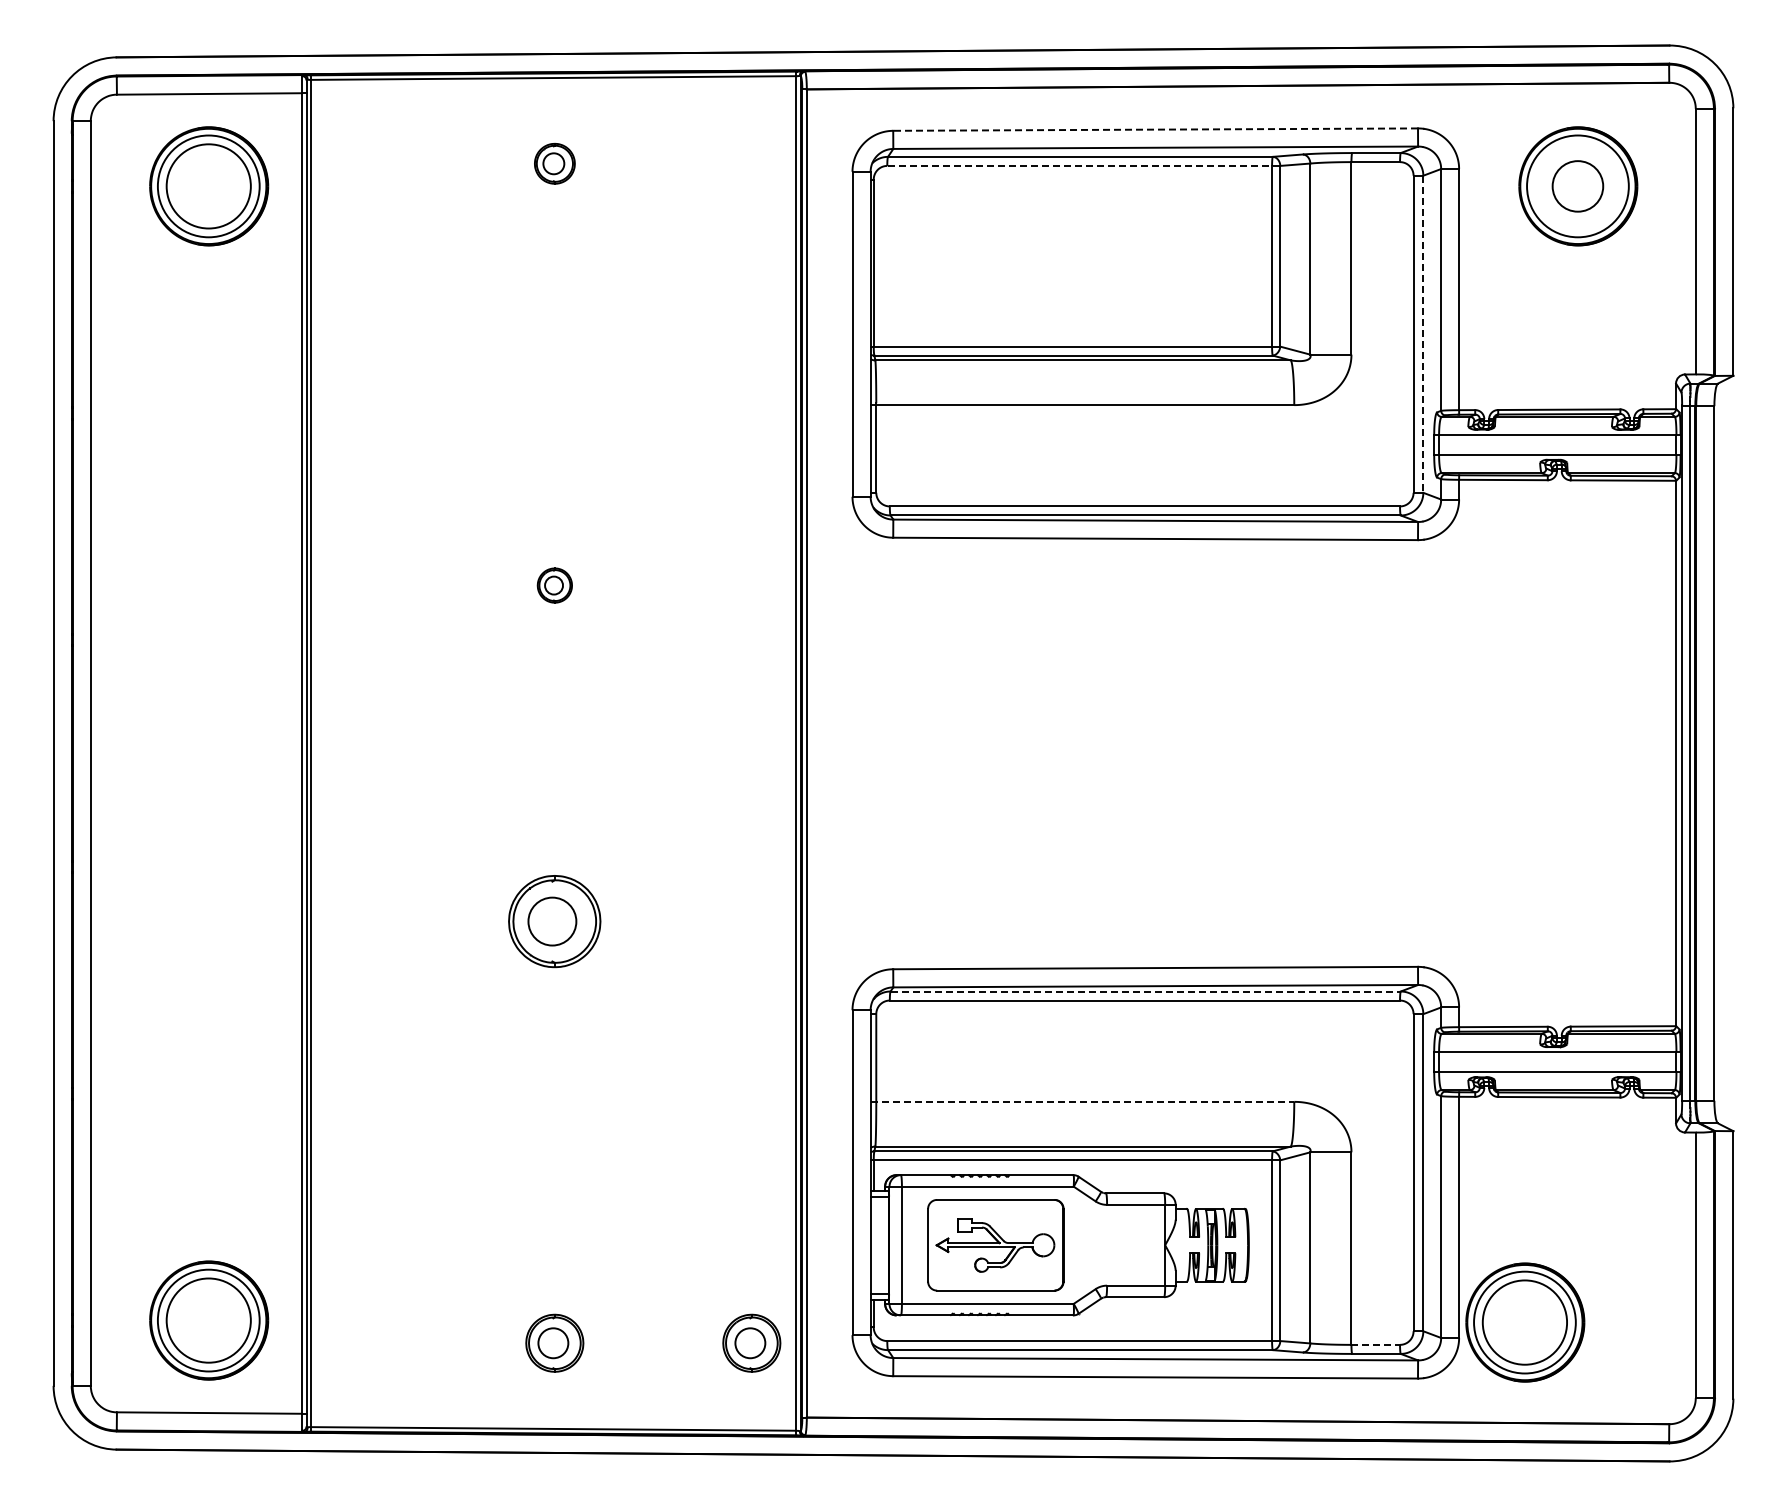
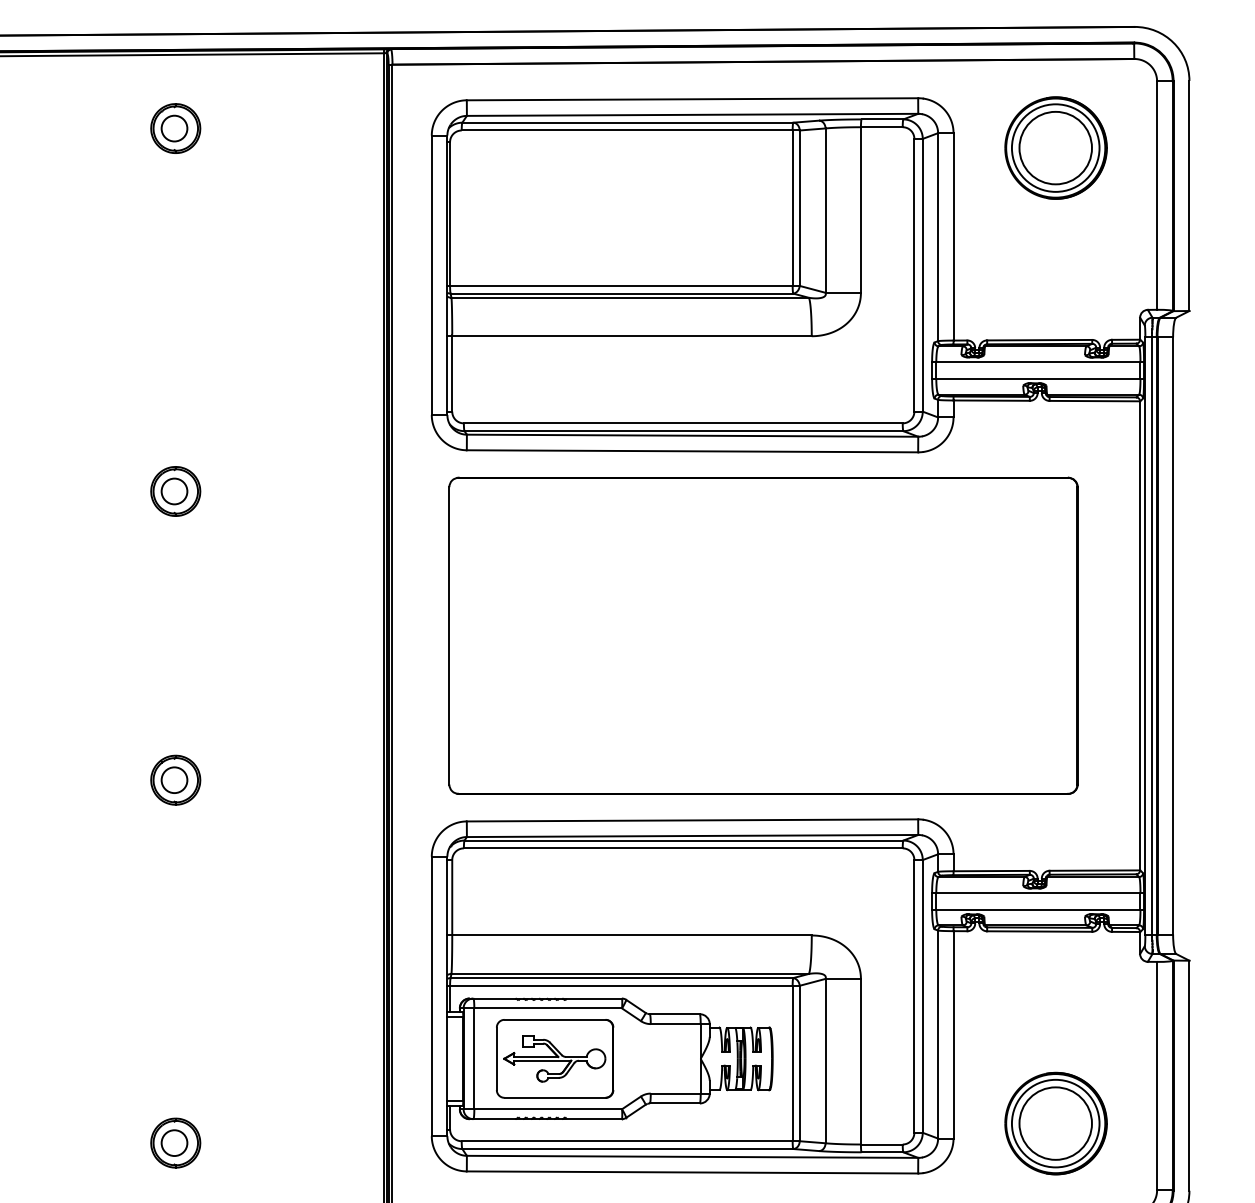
line: (1155, 129) -> (692, 99), dashed -> solid
part: (554, 163) -> (175, 128), size x1.43
line: (1083, 165) -> (630, 130), dashed -> solid
circle: (1577, 186) -> (1055, 148), size x1.67
line: (1423, 334) -> (922, 275), dashed -> solid
part: (554, 585) -> (175, 491), size x1.67
part: (1238, 753) -> (763, 635), added
part: (554, 920) -> (175, 779), size x0.62
line: (1146, 991) -> (684, 840), dashed -> solid
line: (1082, 1101) -> (629, 935), dashed -> solid
part: (1525, 1322) -> (1056, 1123), moved
part: (751, 1342) -> (344, 1142), removed
line: (1376, 1344) -> (882, 1144), dashed -> solid

